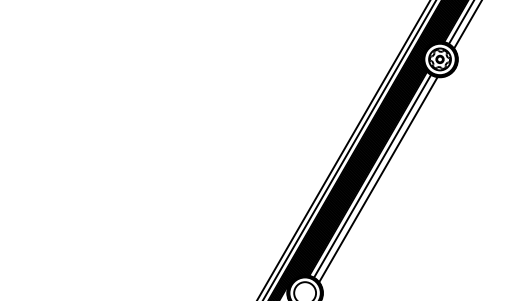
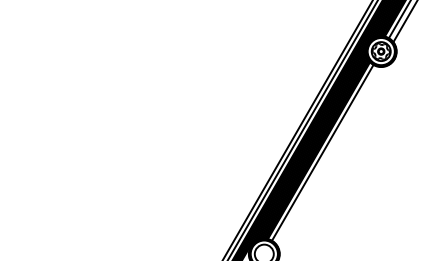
line: (378, 179) -> (327, 155), removed

